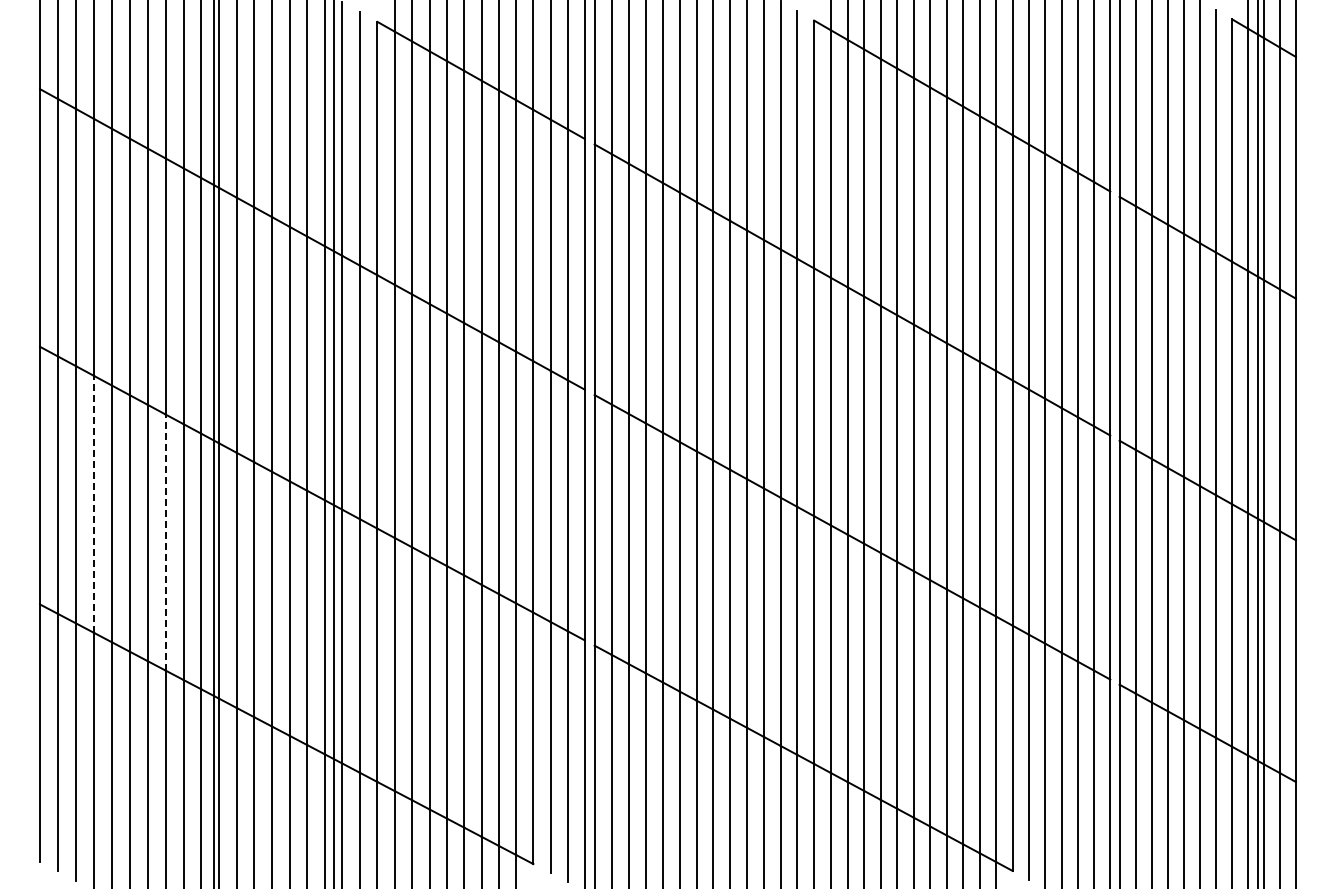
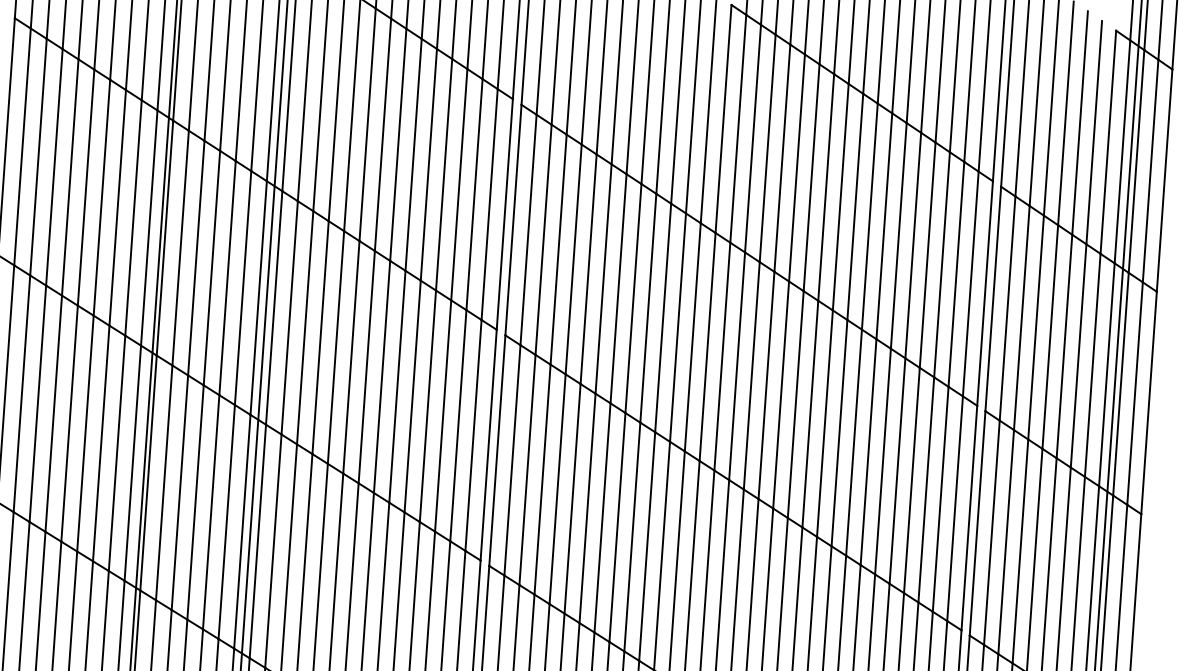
line: (94, 503) -> (38, 402), dashed -> solid
line: (165, 542) -> (101, 443), dashed -> solid

